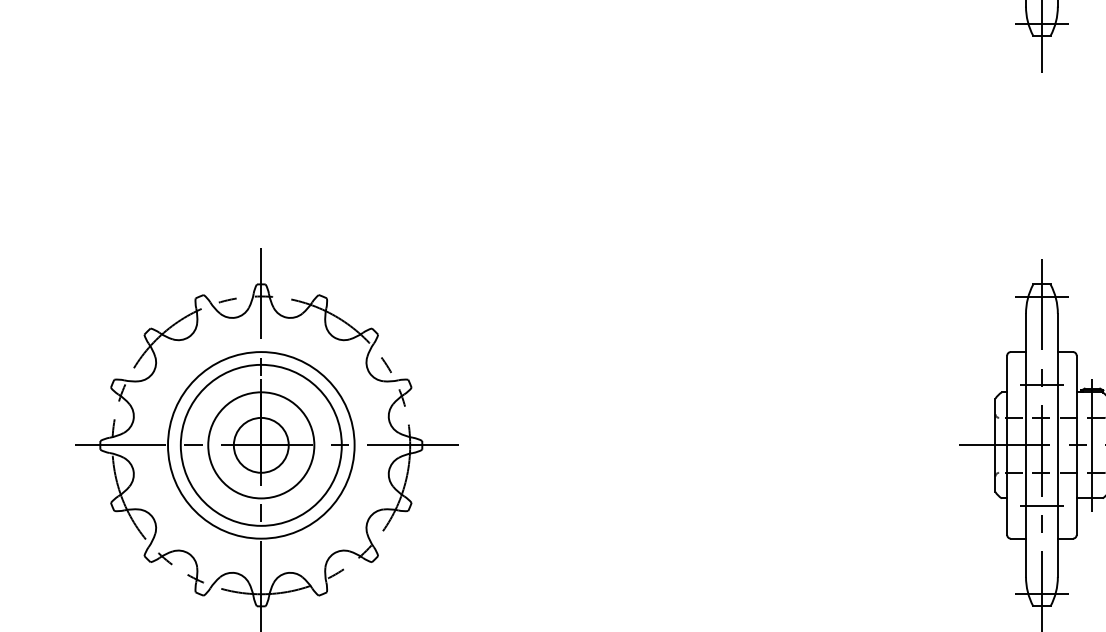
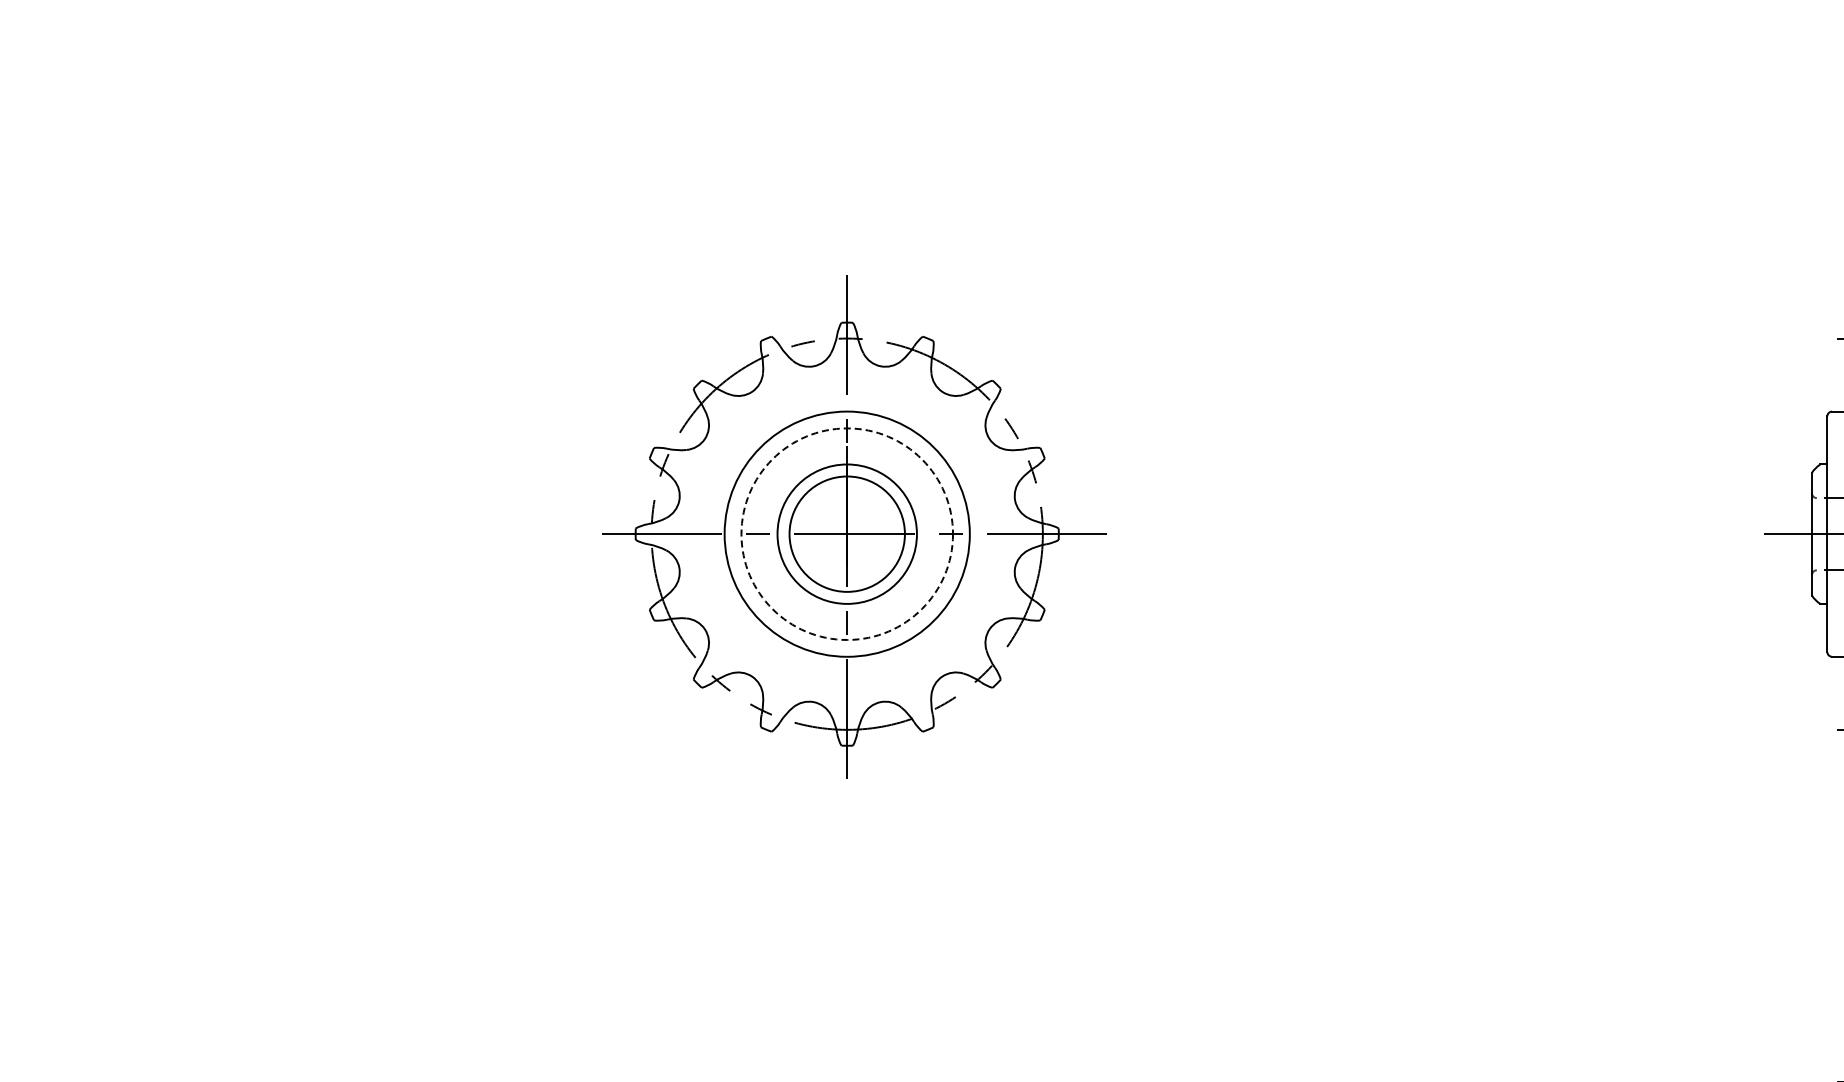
circle: (261, 444) -> (847, 533), solid -> dashed
circle: (261, 445) -> (847, 534), size x1.6

